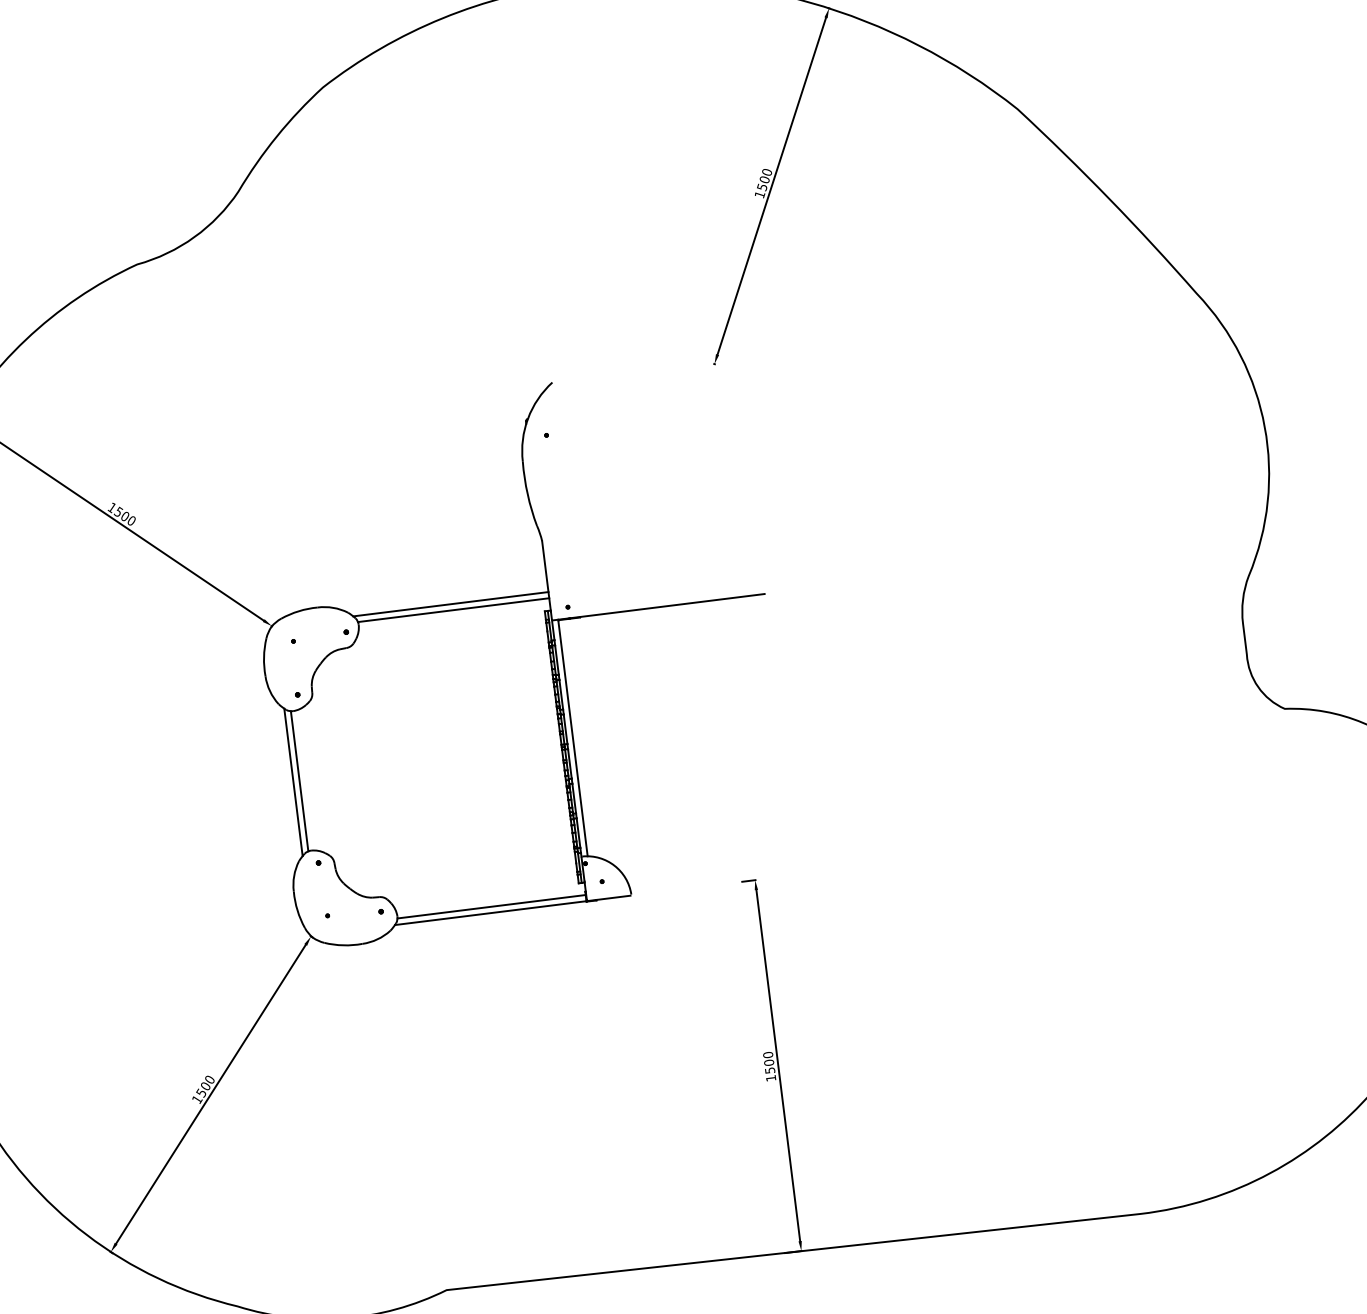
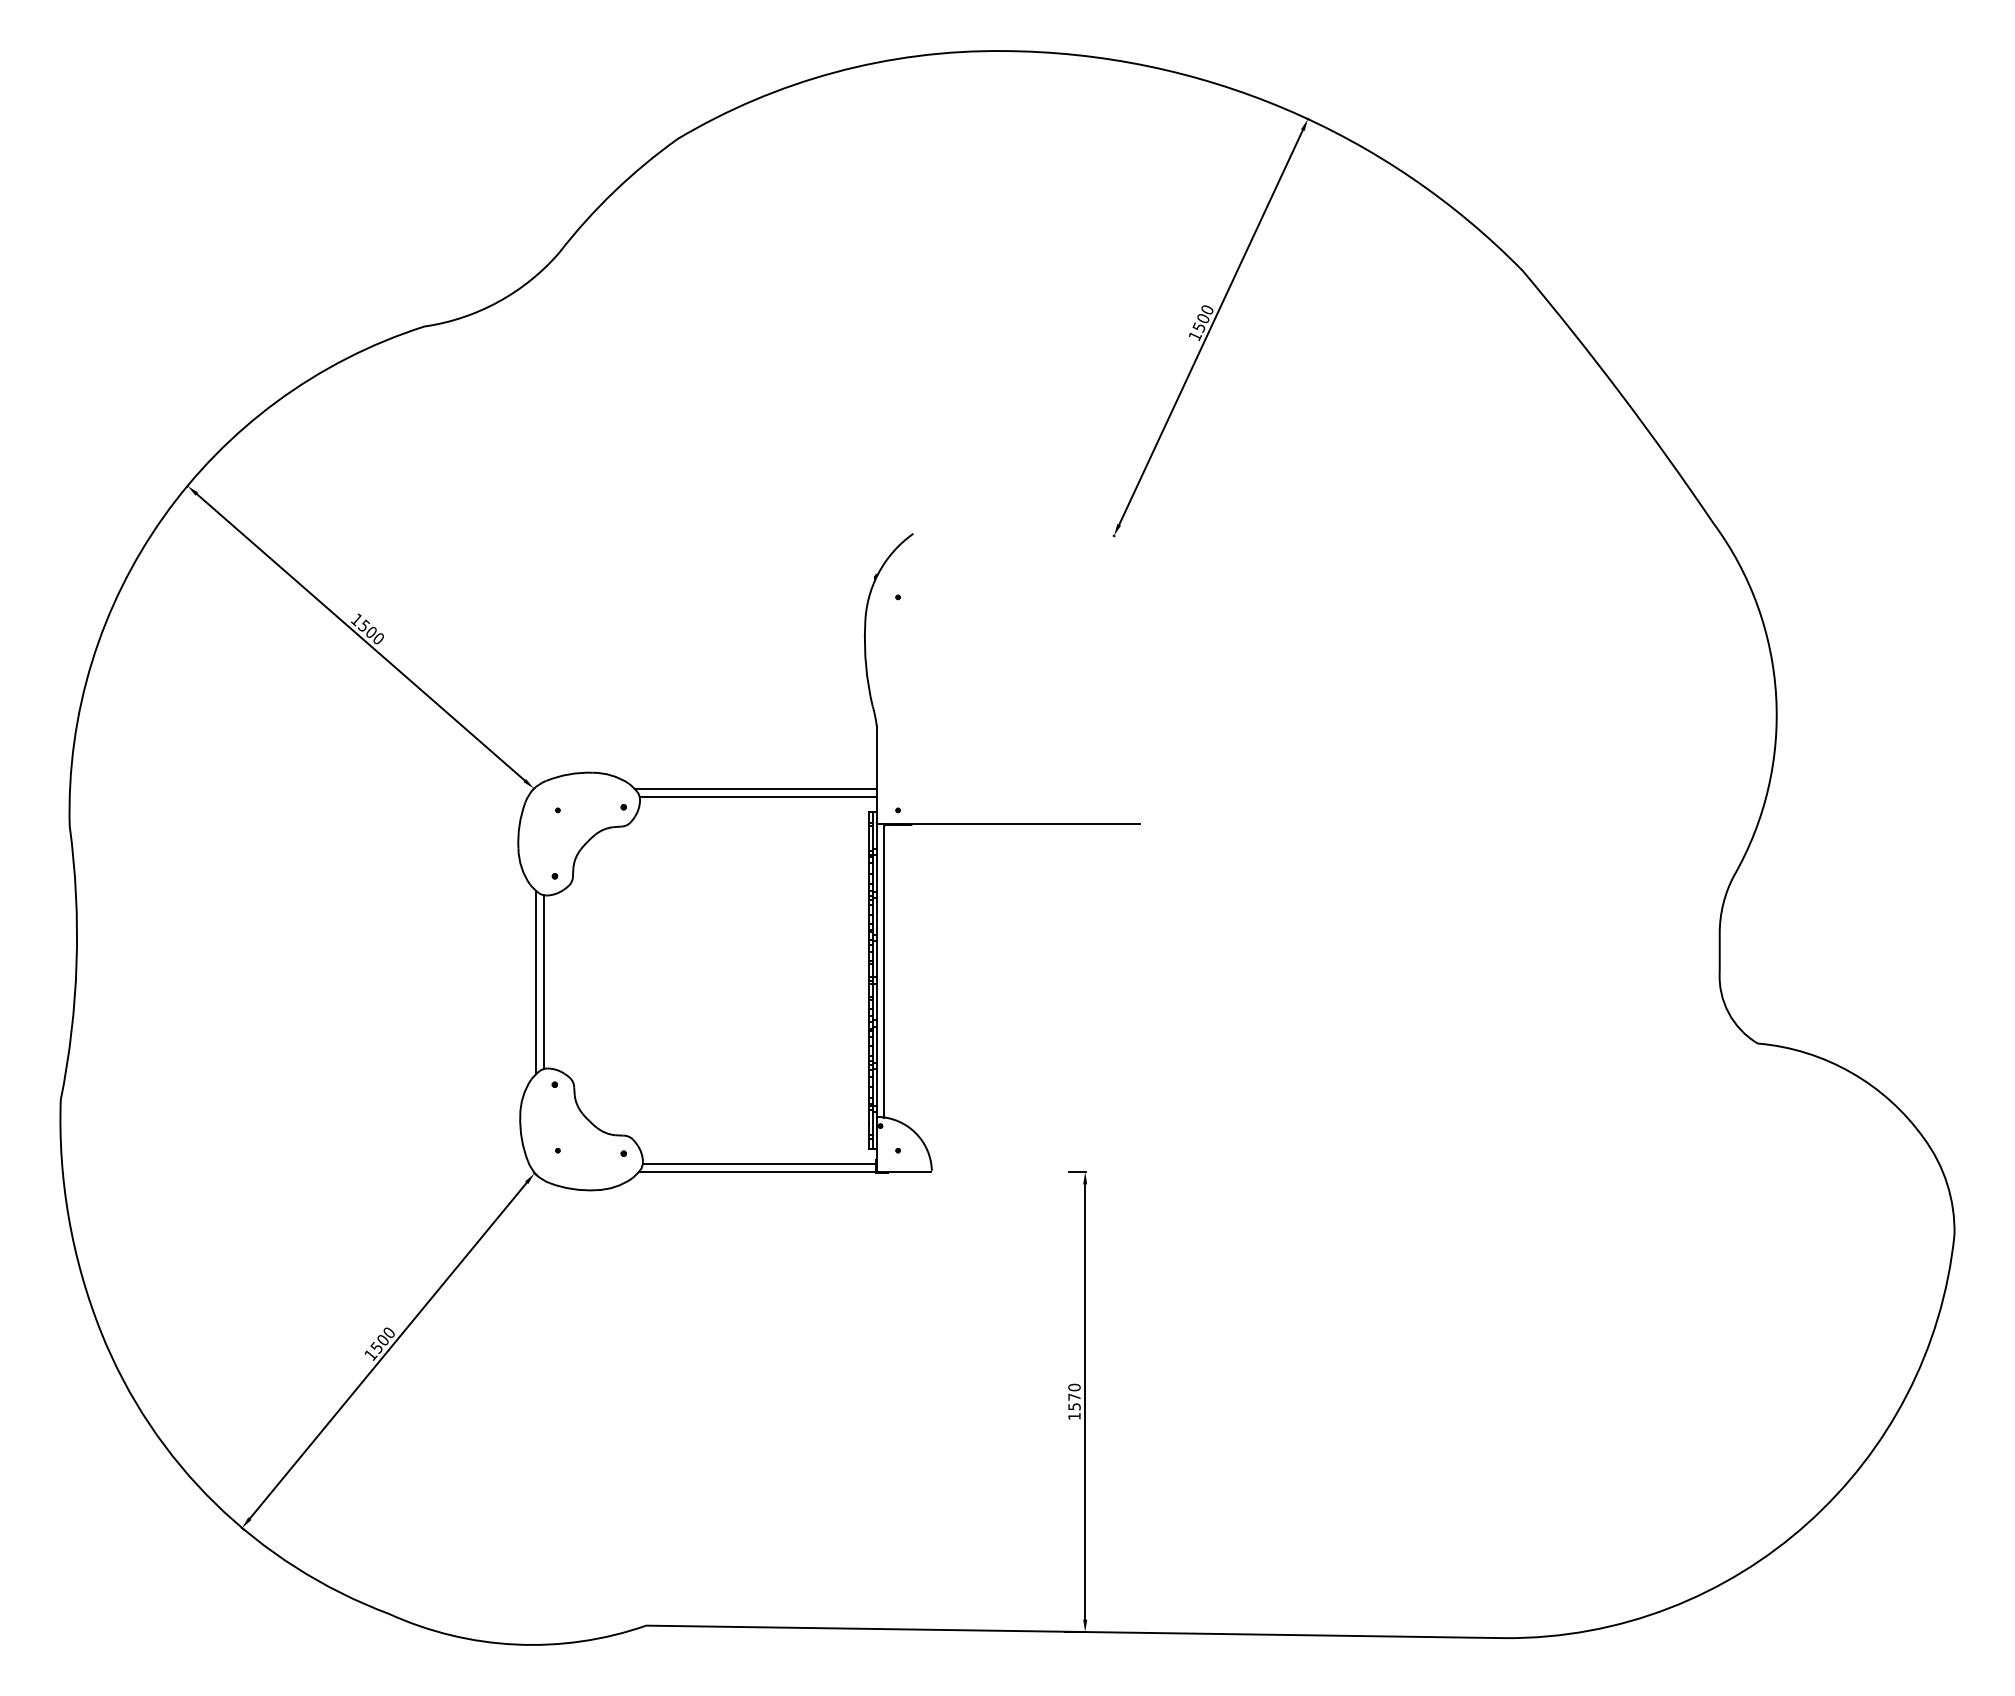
text: (769, 1062) -> (1074, 1396), 1500 -> 1570

